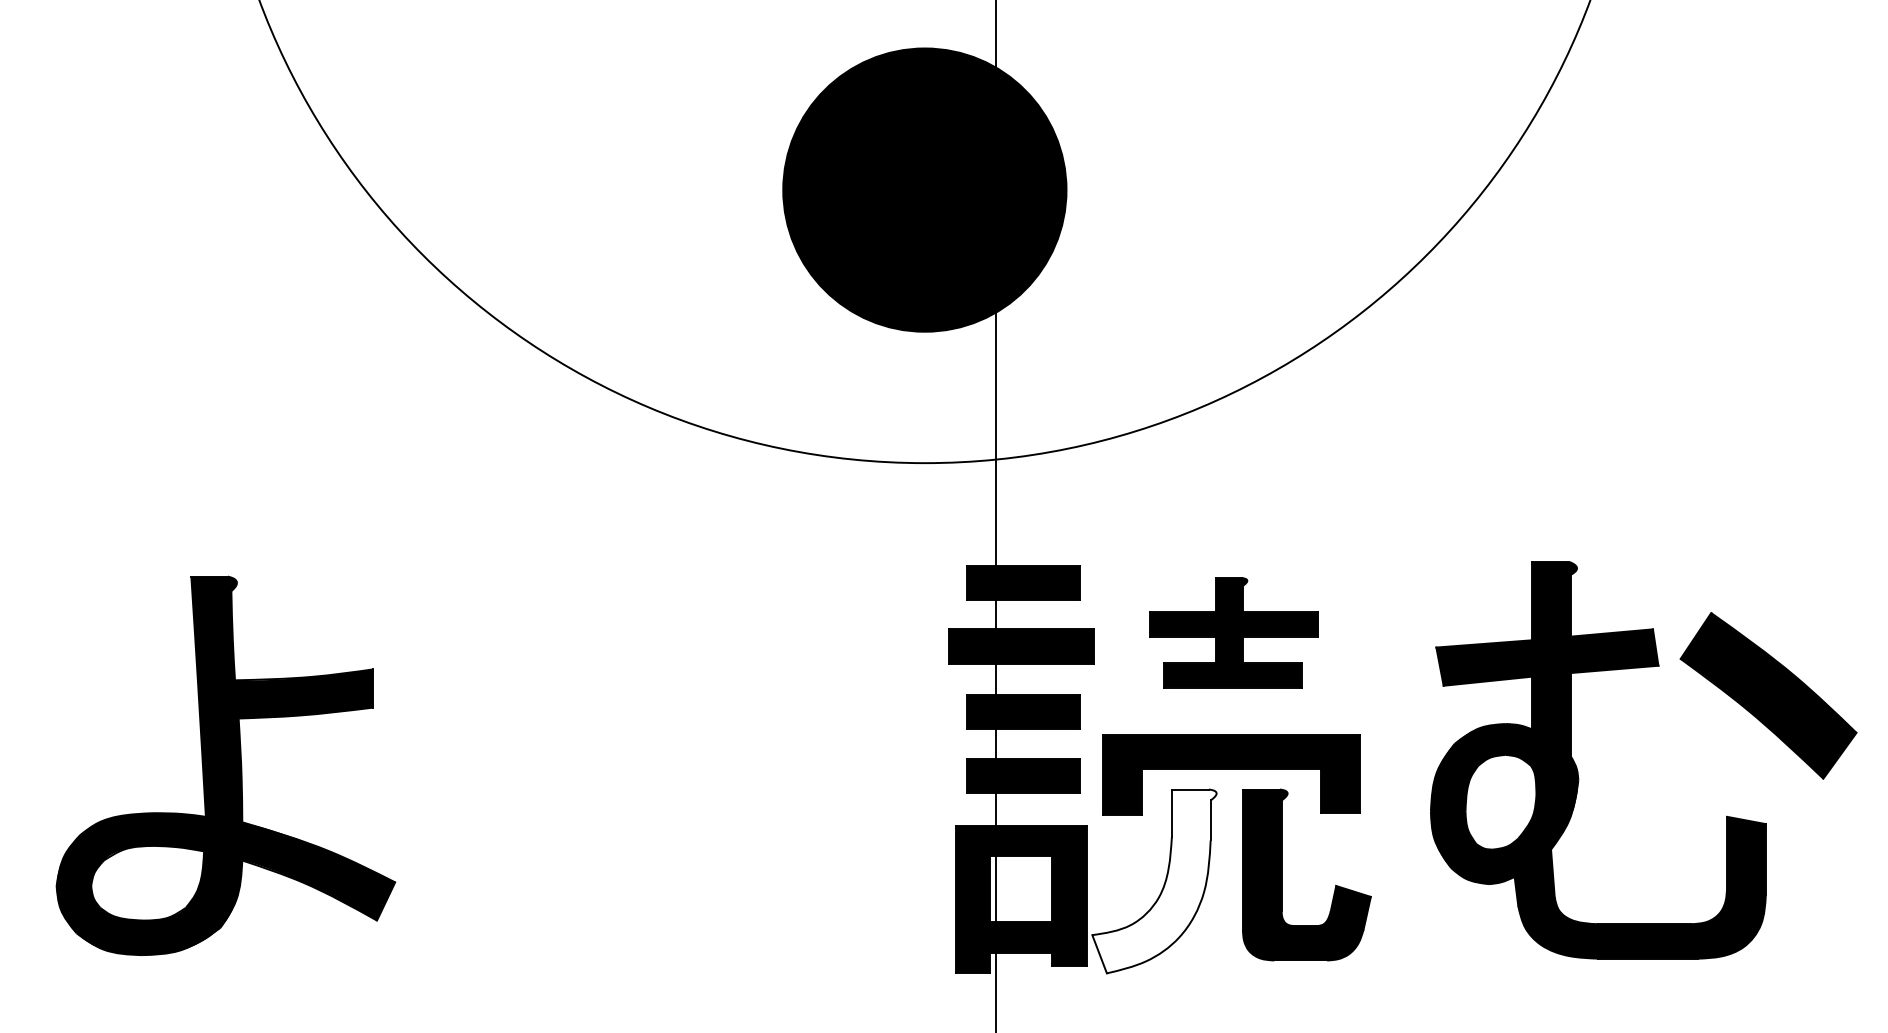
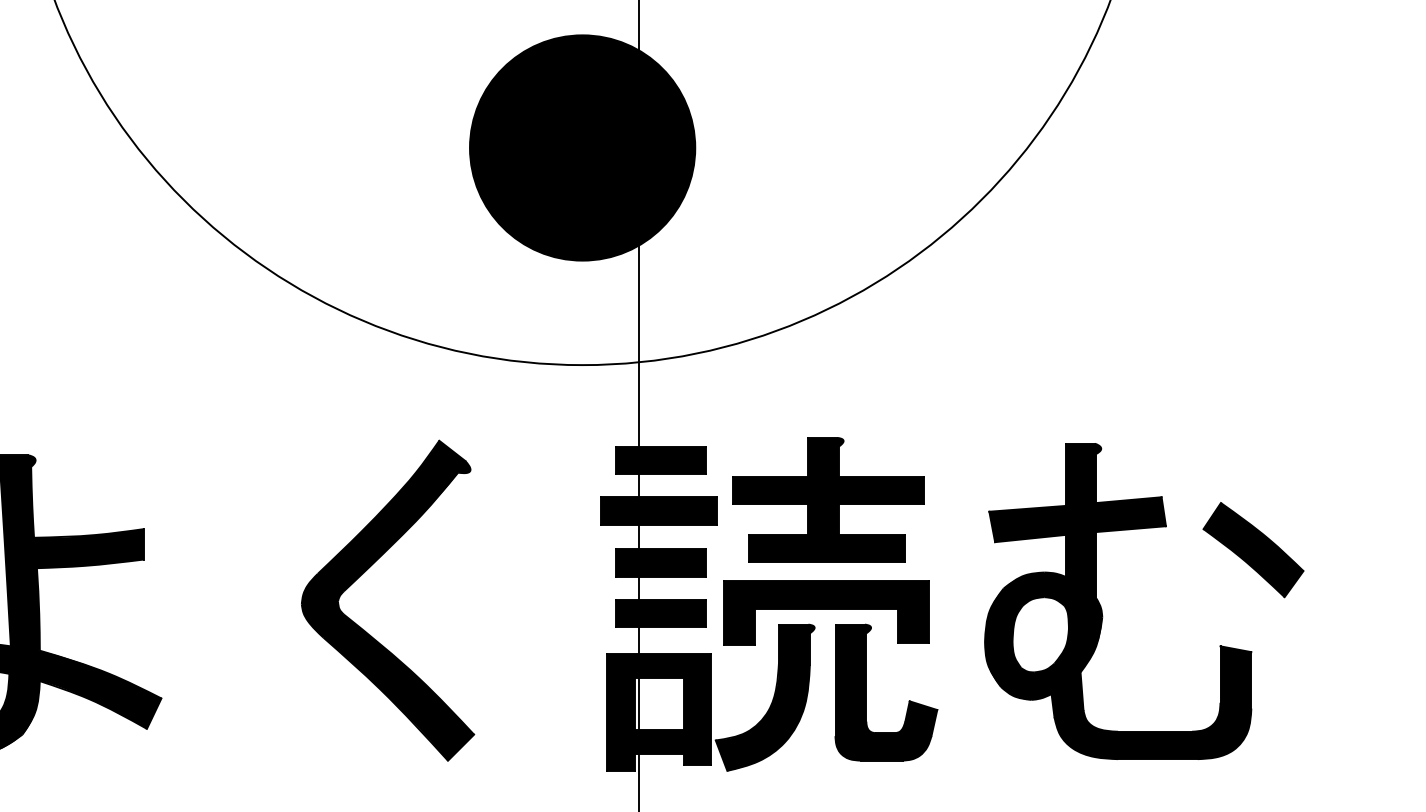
part: (1233, 632) -> (828, 499), size x1.43
part: (1768, 695) -> (1253, 549), size x0.71
part: (647, 727) -> (362, 575), added
fill: (1154, 881) -> (765, 697), added

